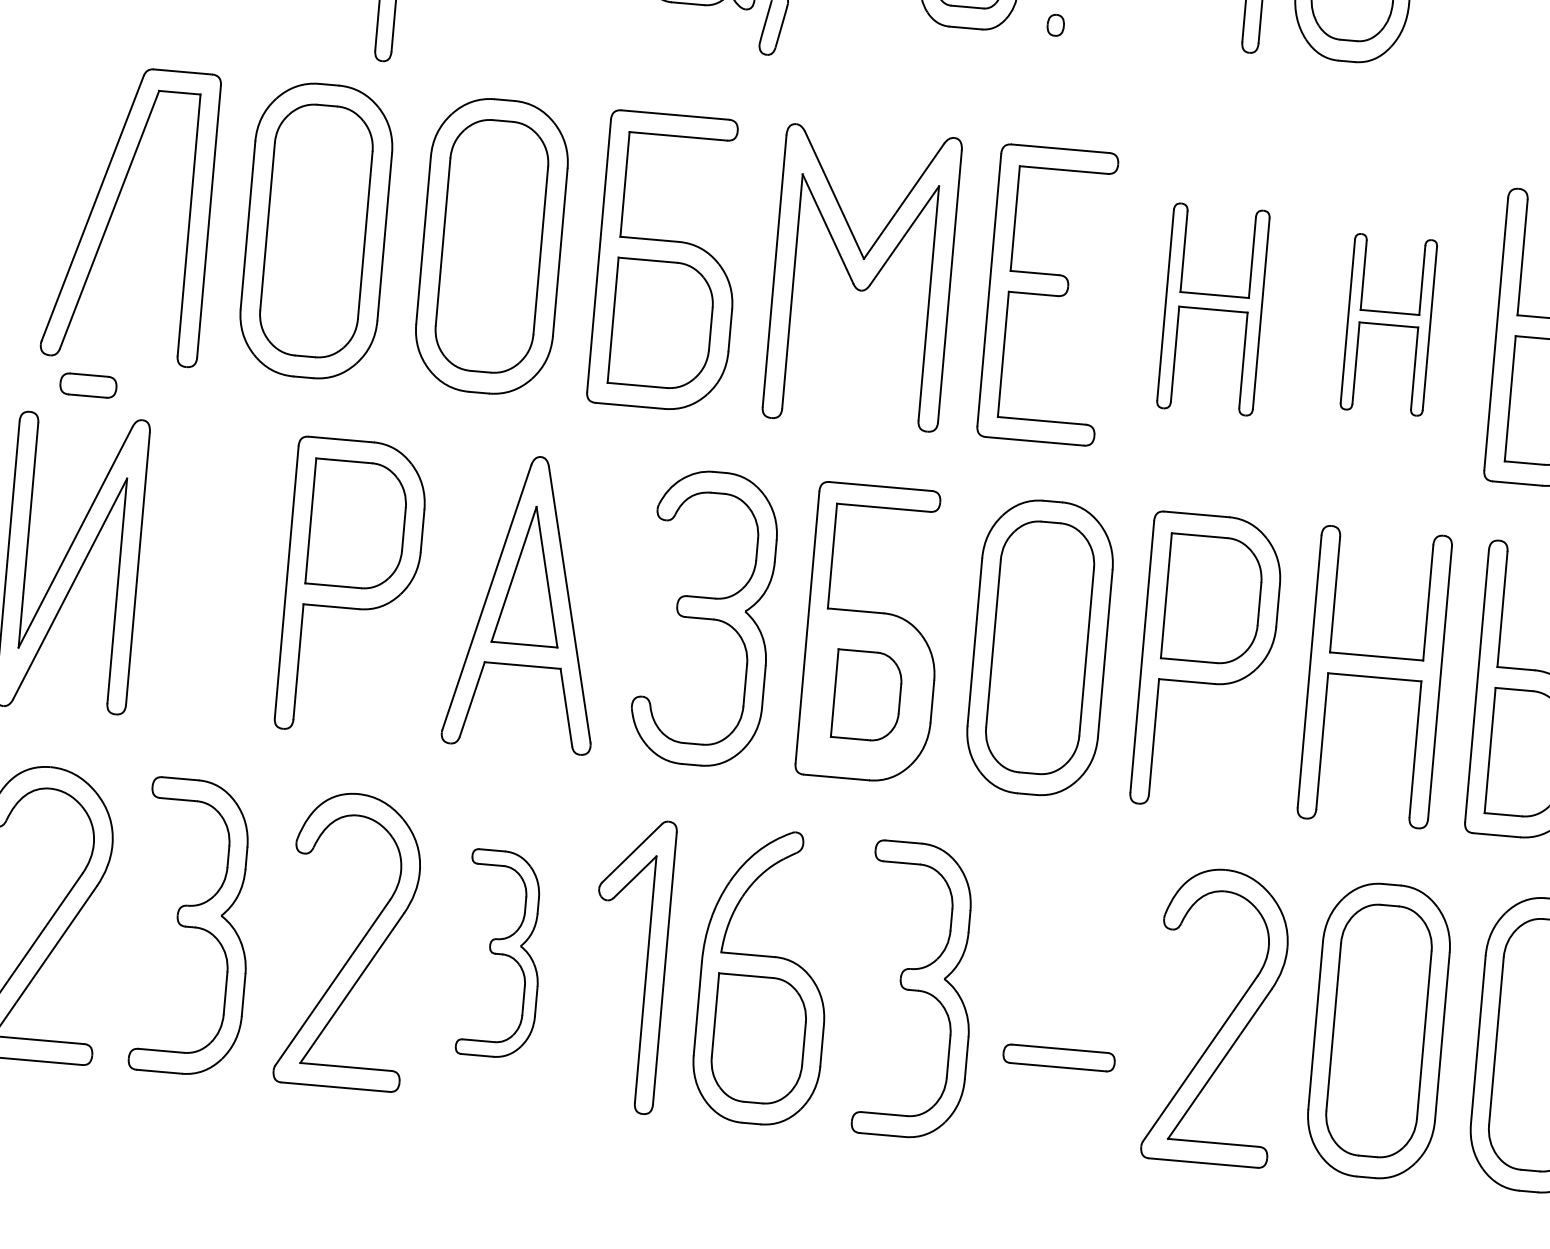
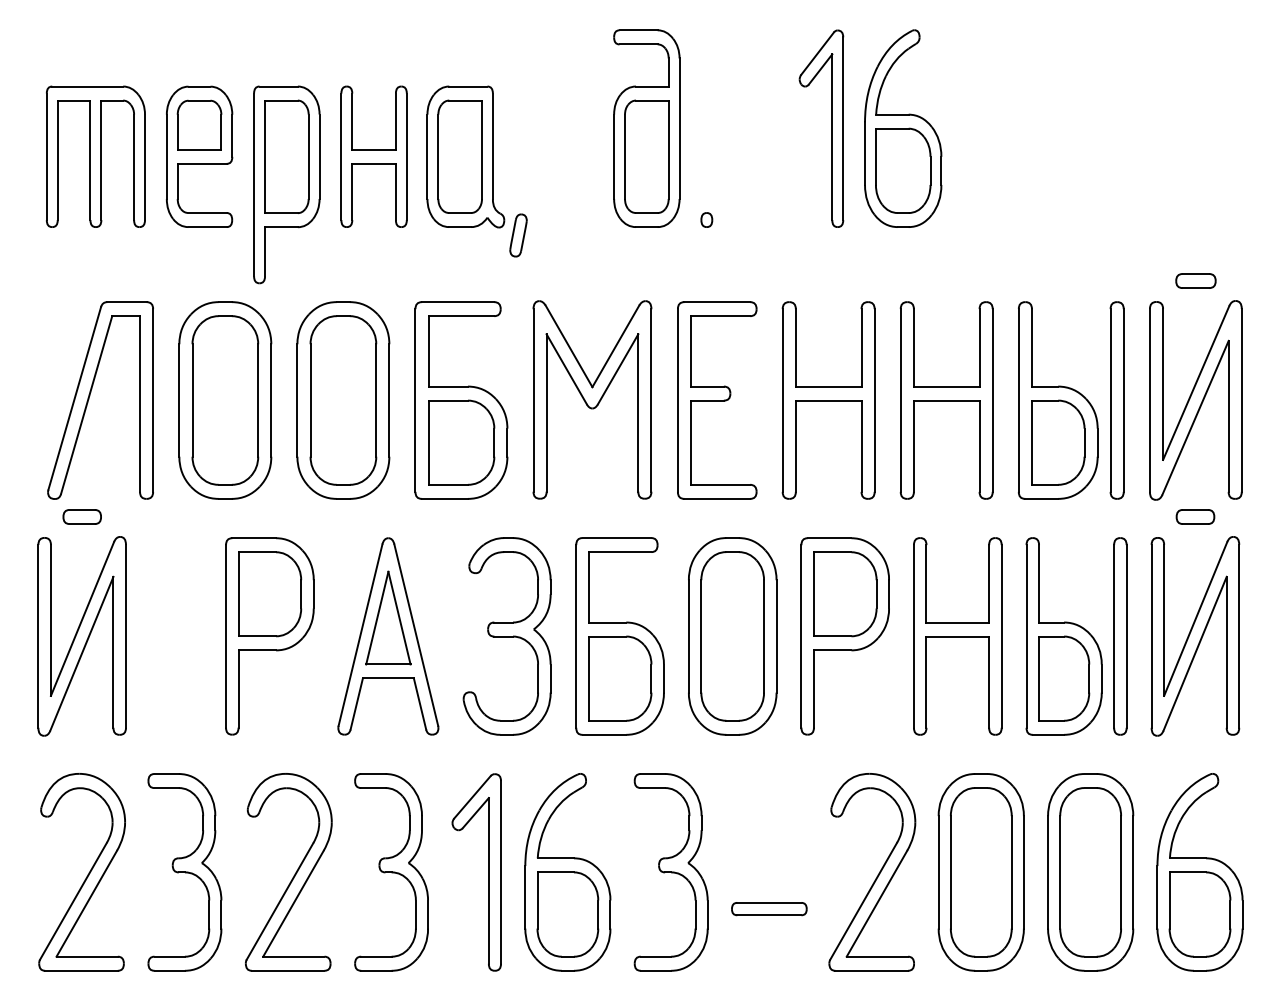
part: (1213, 309) -> (828, 400), size x1.43
part: (1388, 324) -> (946, 400), size x1.67
part: (867, 695) -> (620, 678), size x1.43
part: (502, 954) -> (391, 872), size x1.43

